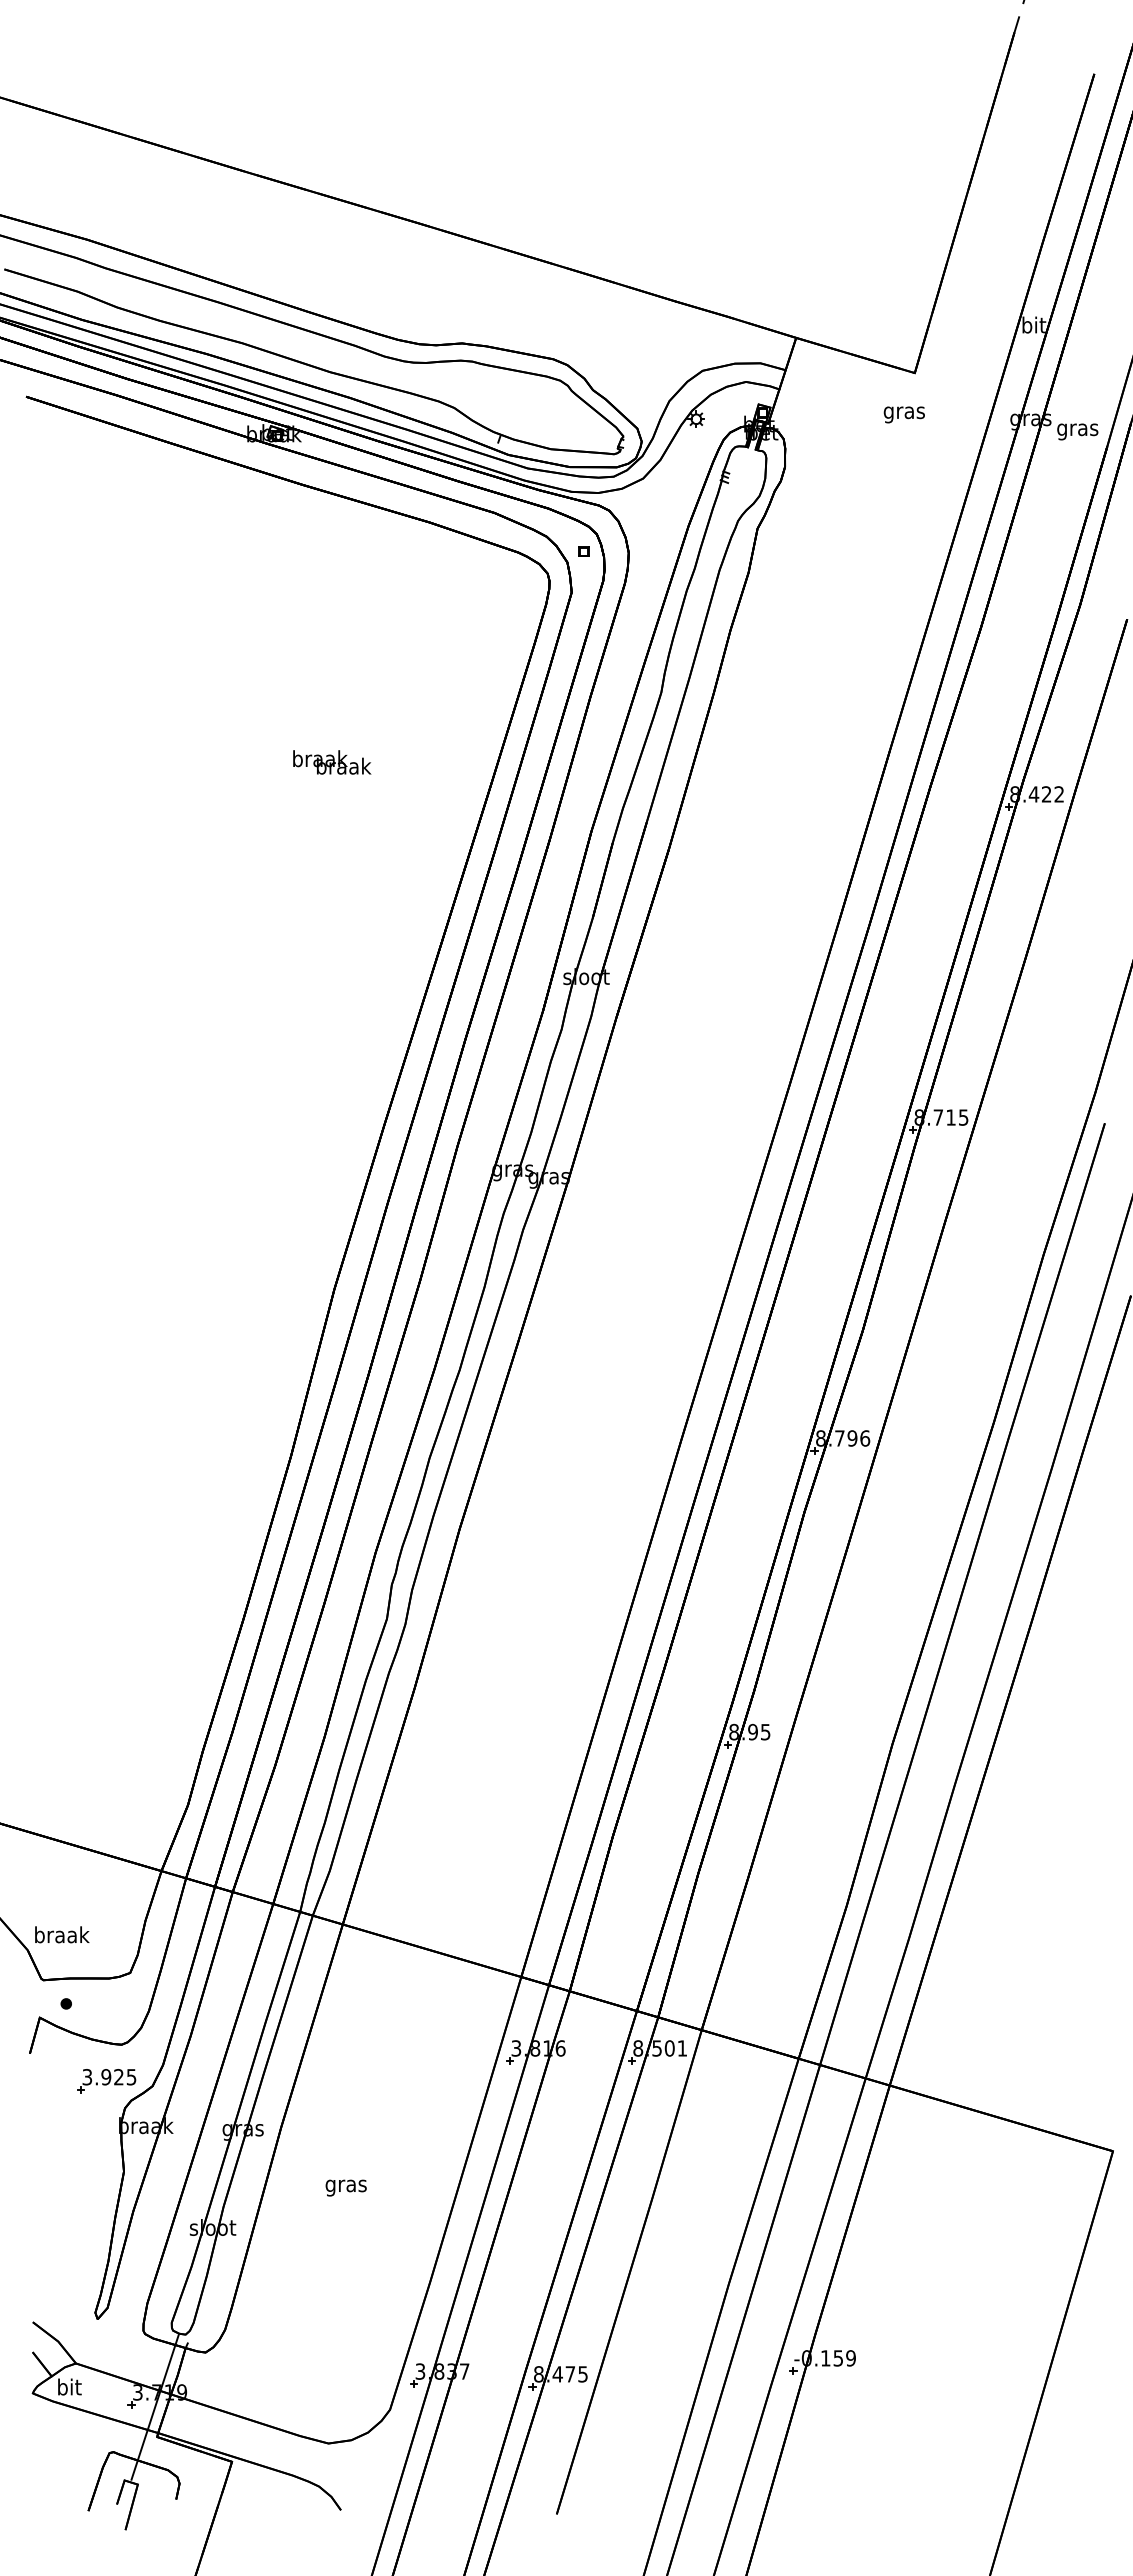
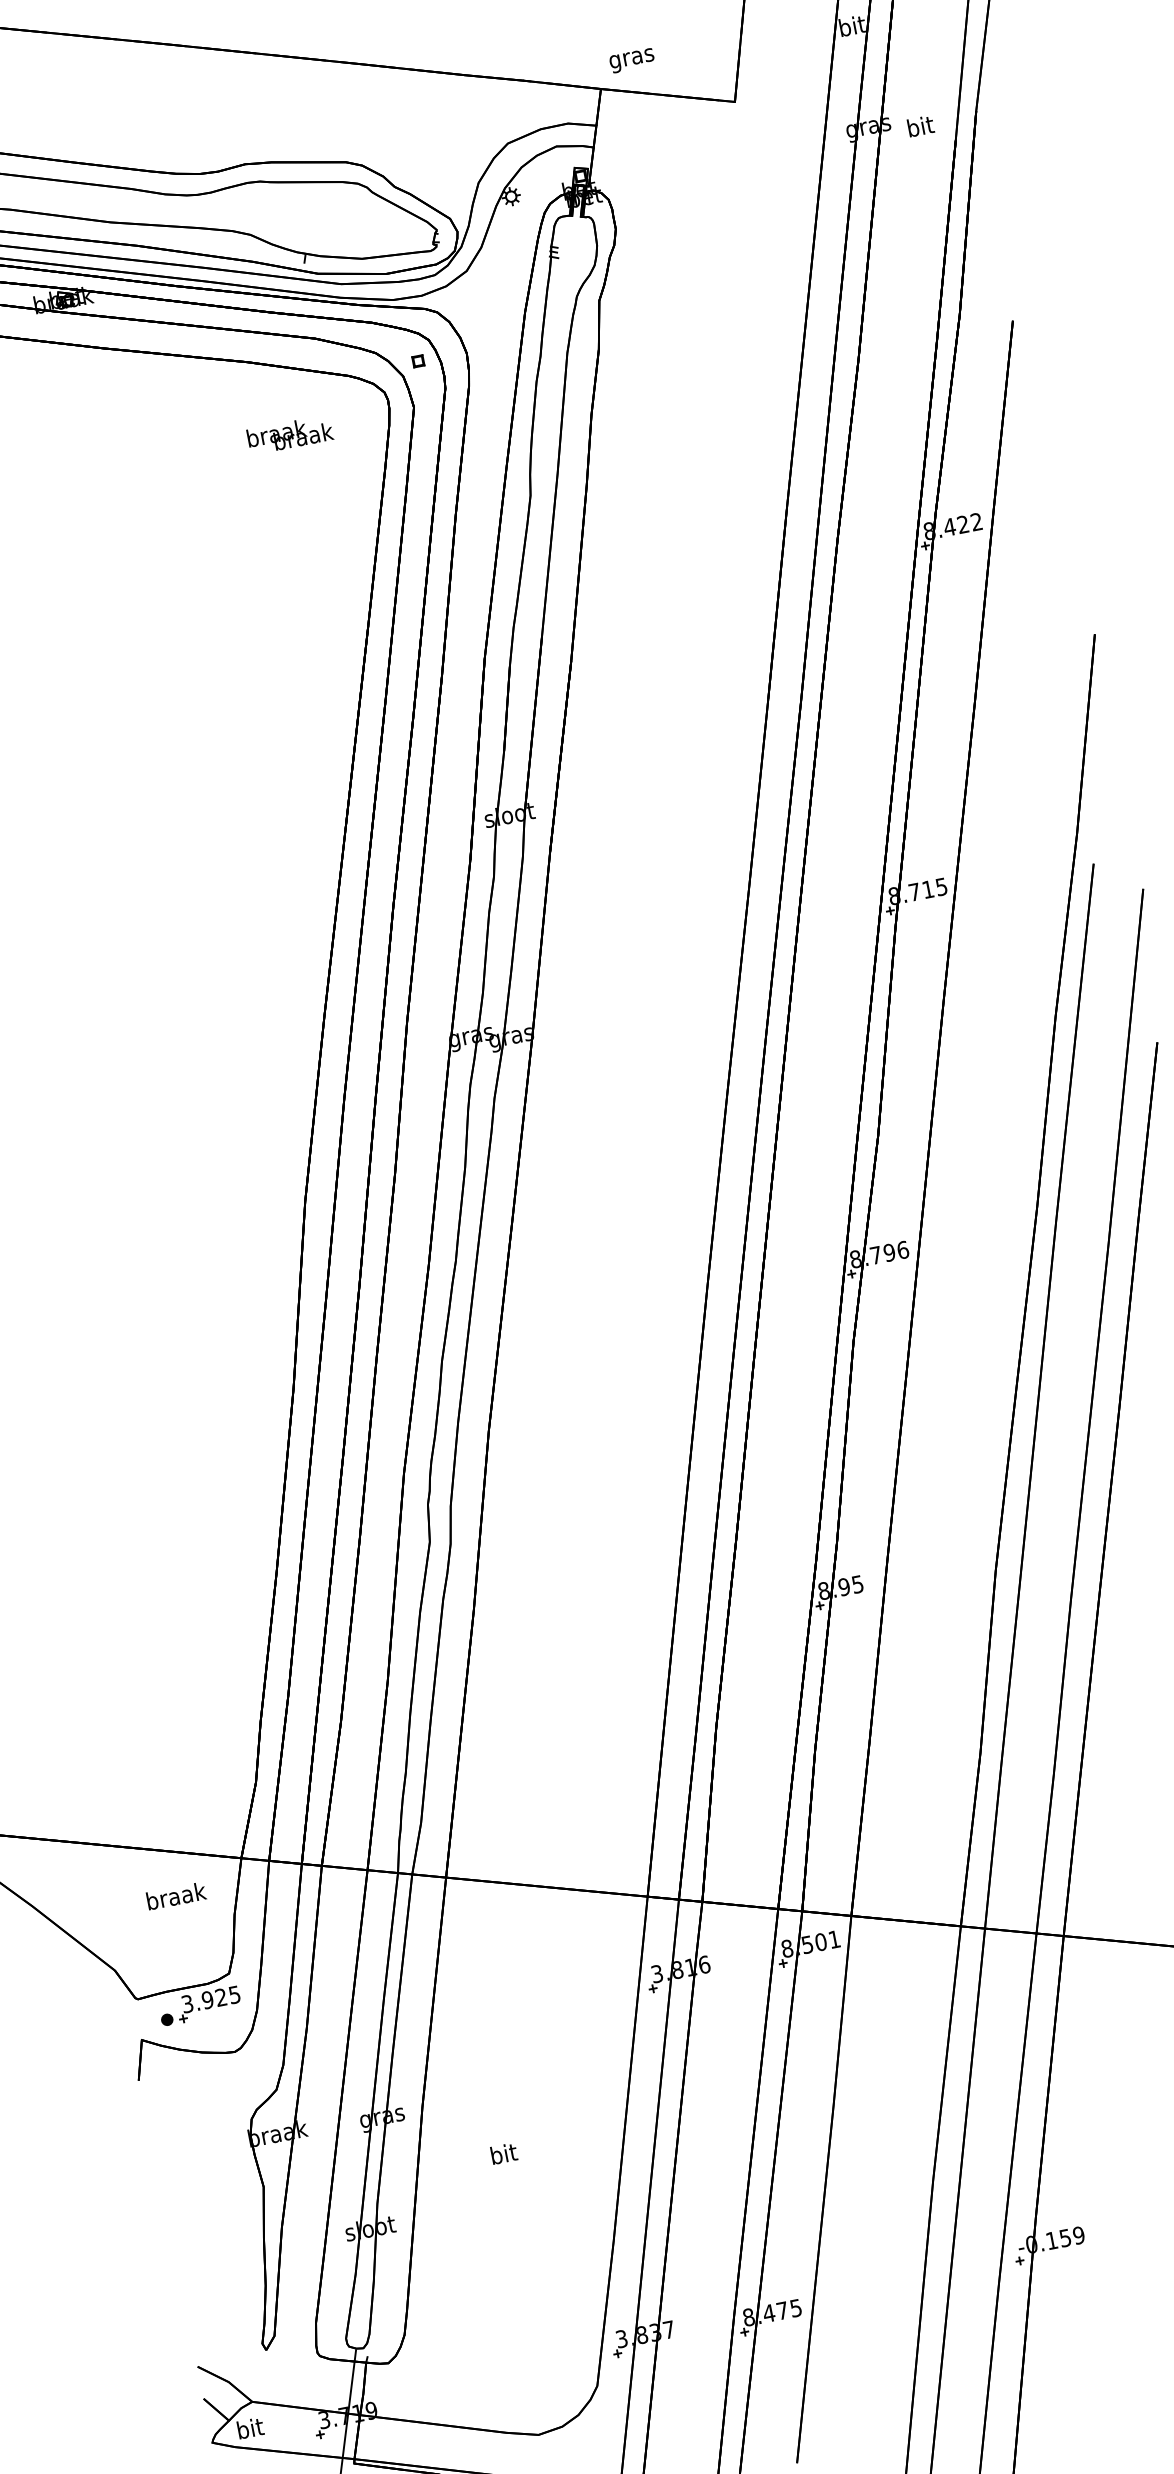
text: (903, 414) -> (631, 60), moved
text: (1077, 429) -> (920, 128), gras -> bit
text: (332, 762) -> (290, 434), moved
text: (62, 1934) -> (176, 1895), moved
part: (106, 2081) -> (208, 2004), moved
text: (345, 2185) -> (503, 2155), gras -> bit

